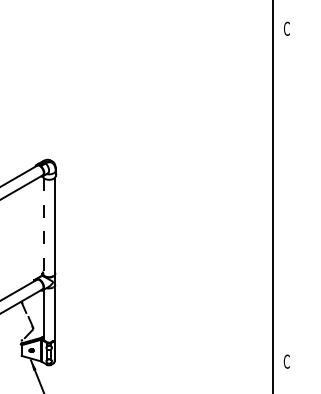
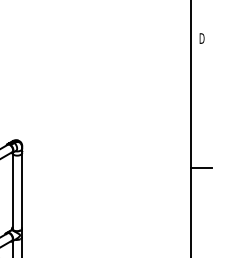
text: (287, 28) -> (202, 38), C -> D
line: (286, 196) -> (201, 168), added
line: (43, 226) -> (12, 191), dashed -> solid

